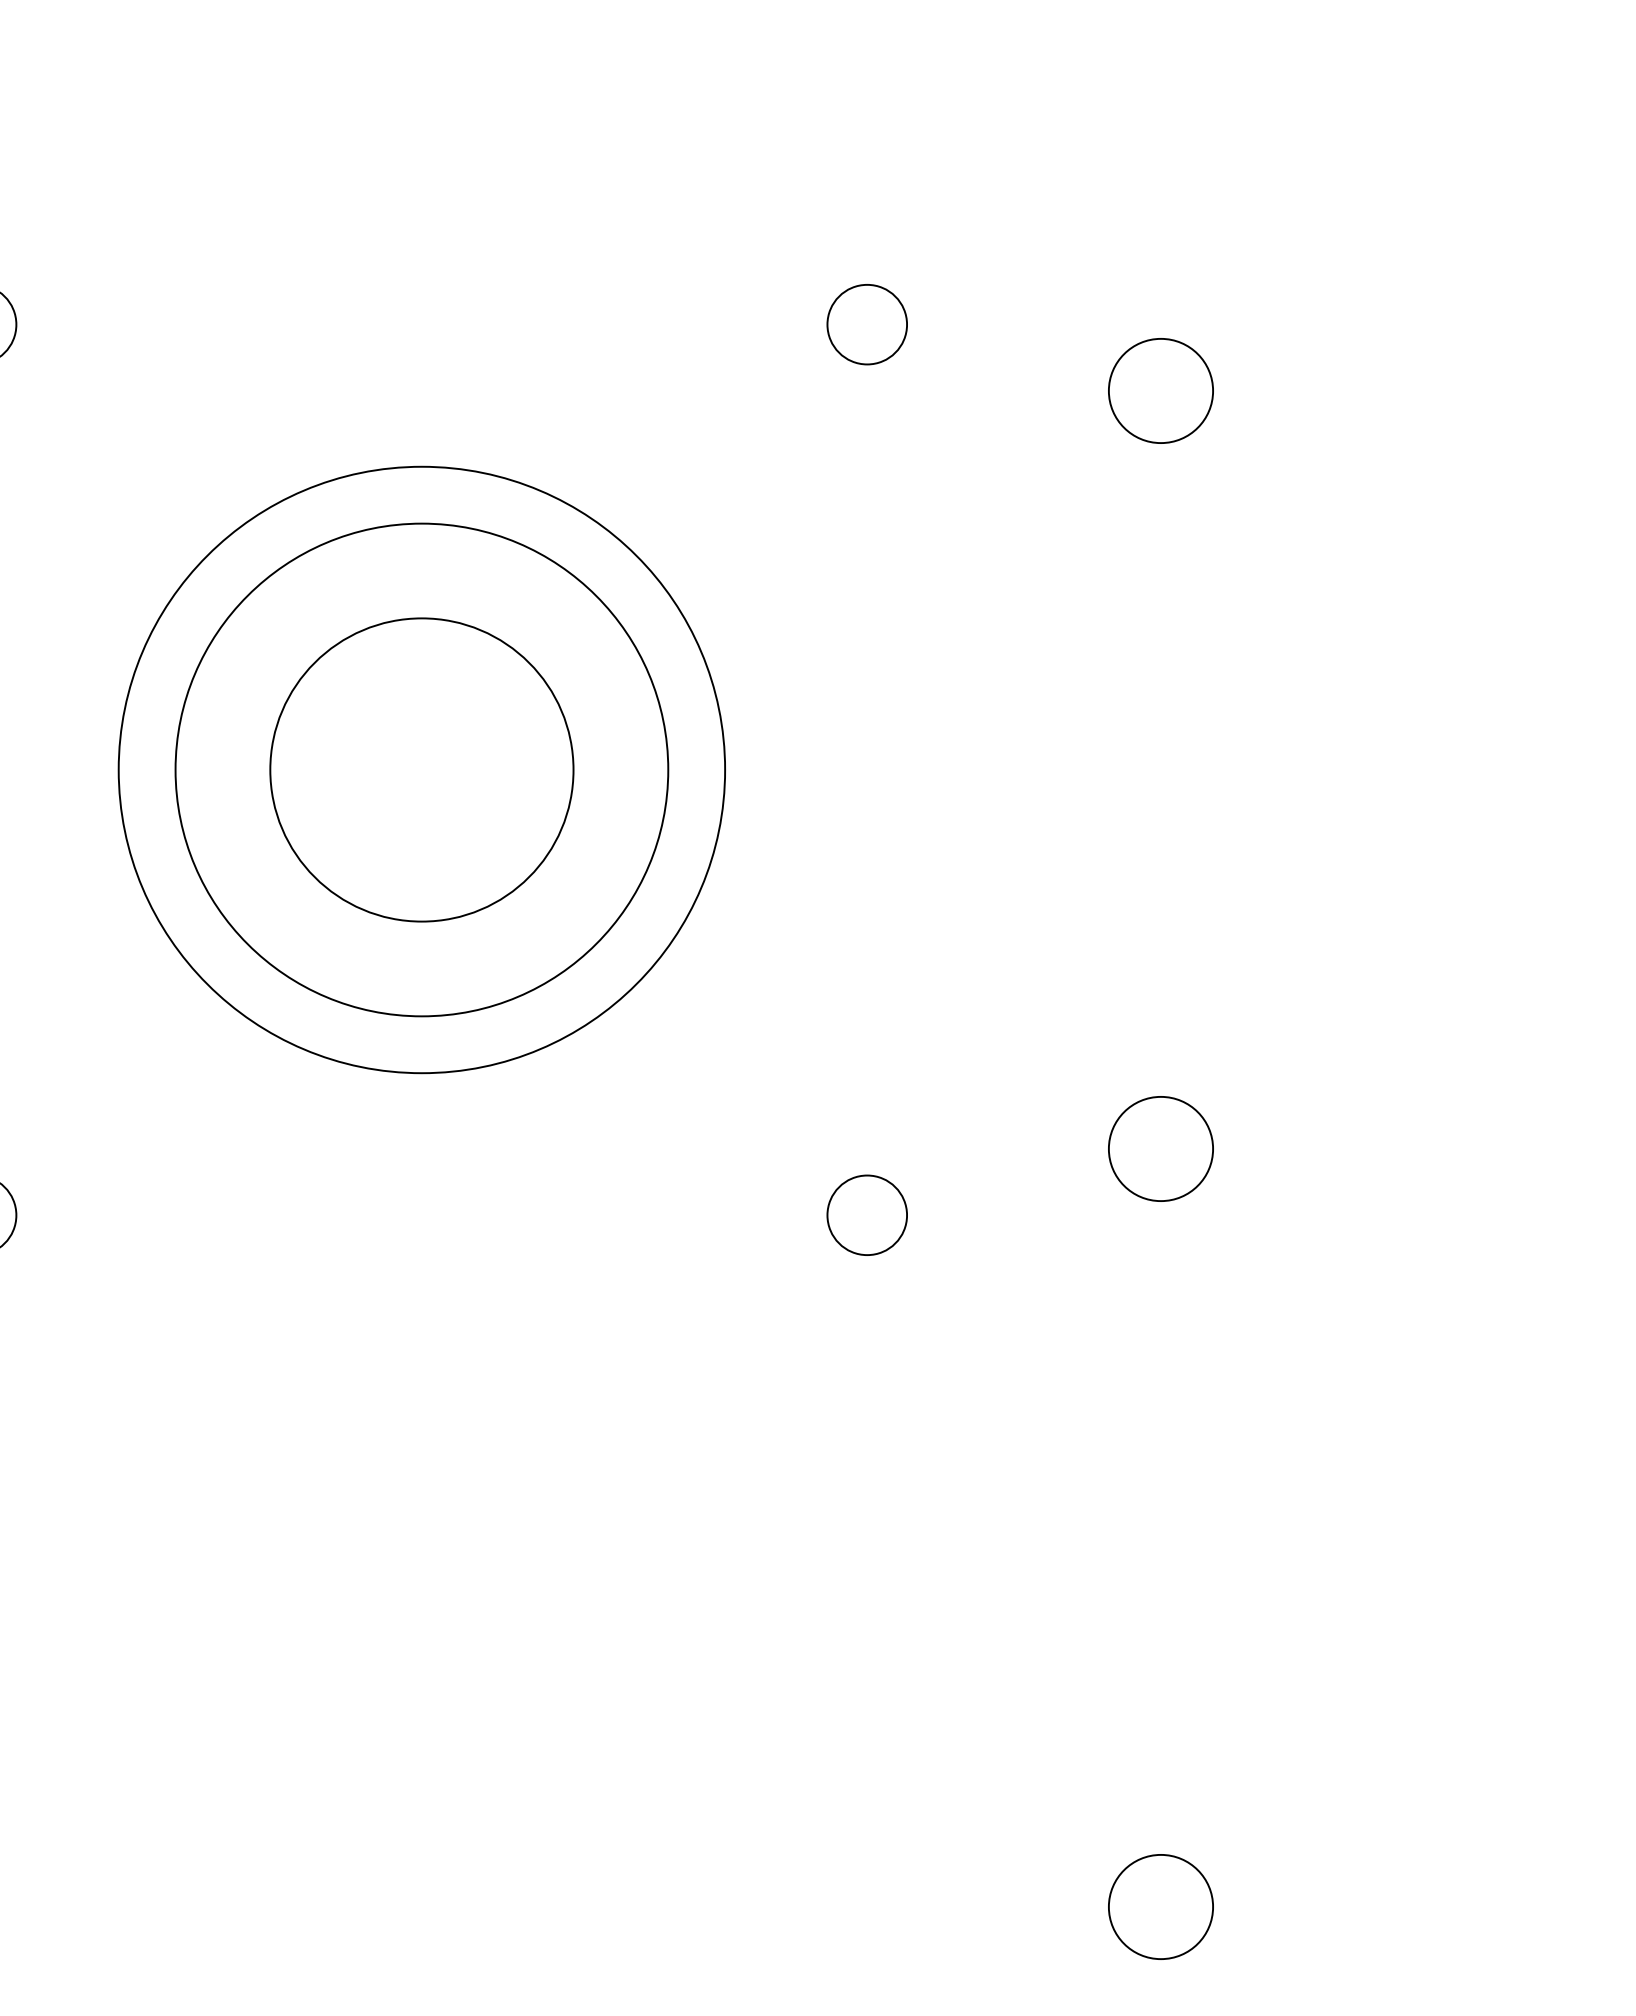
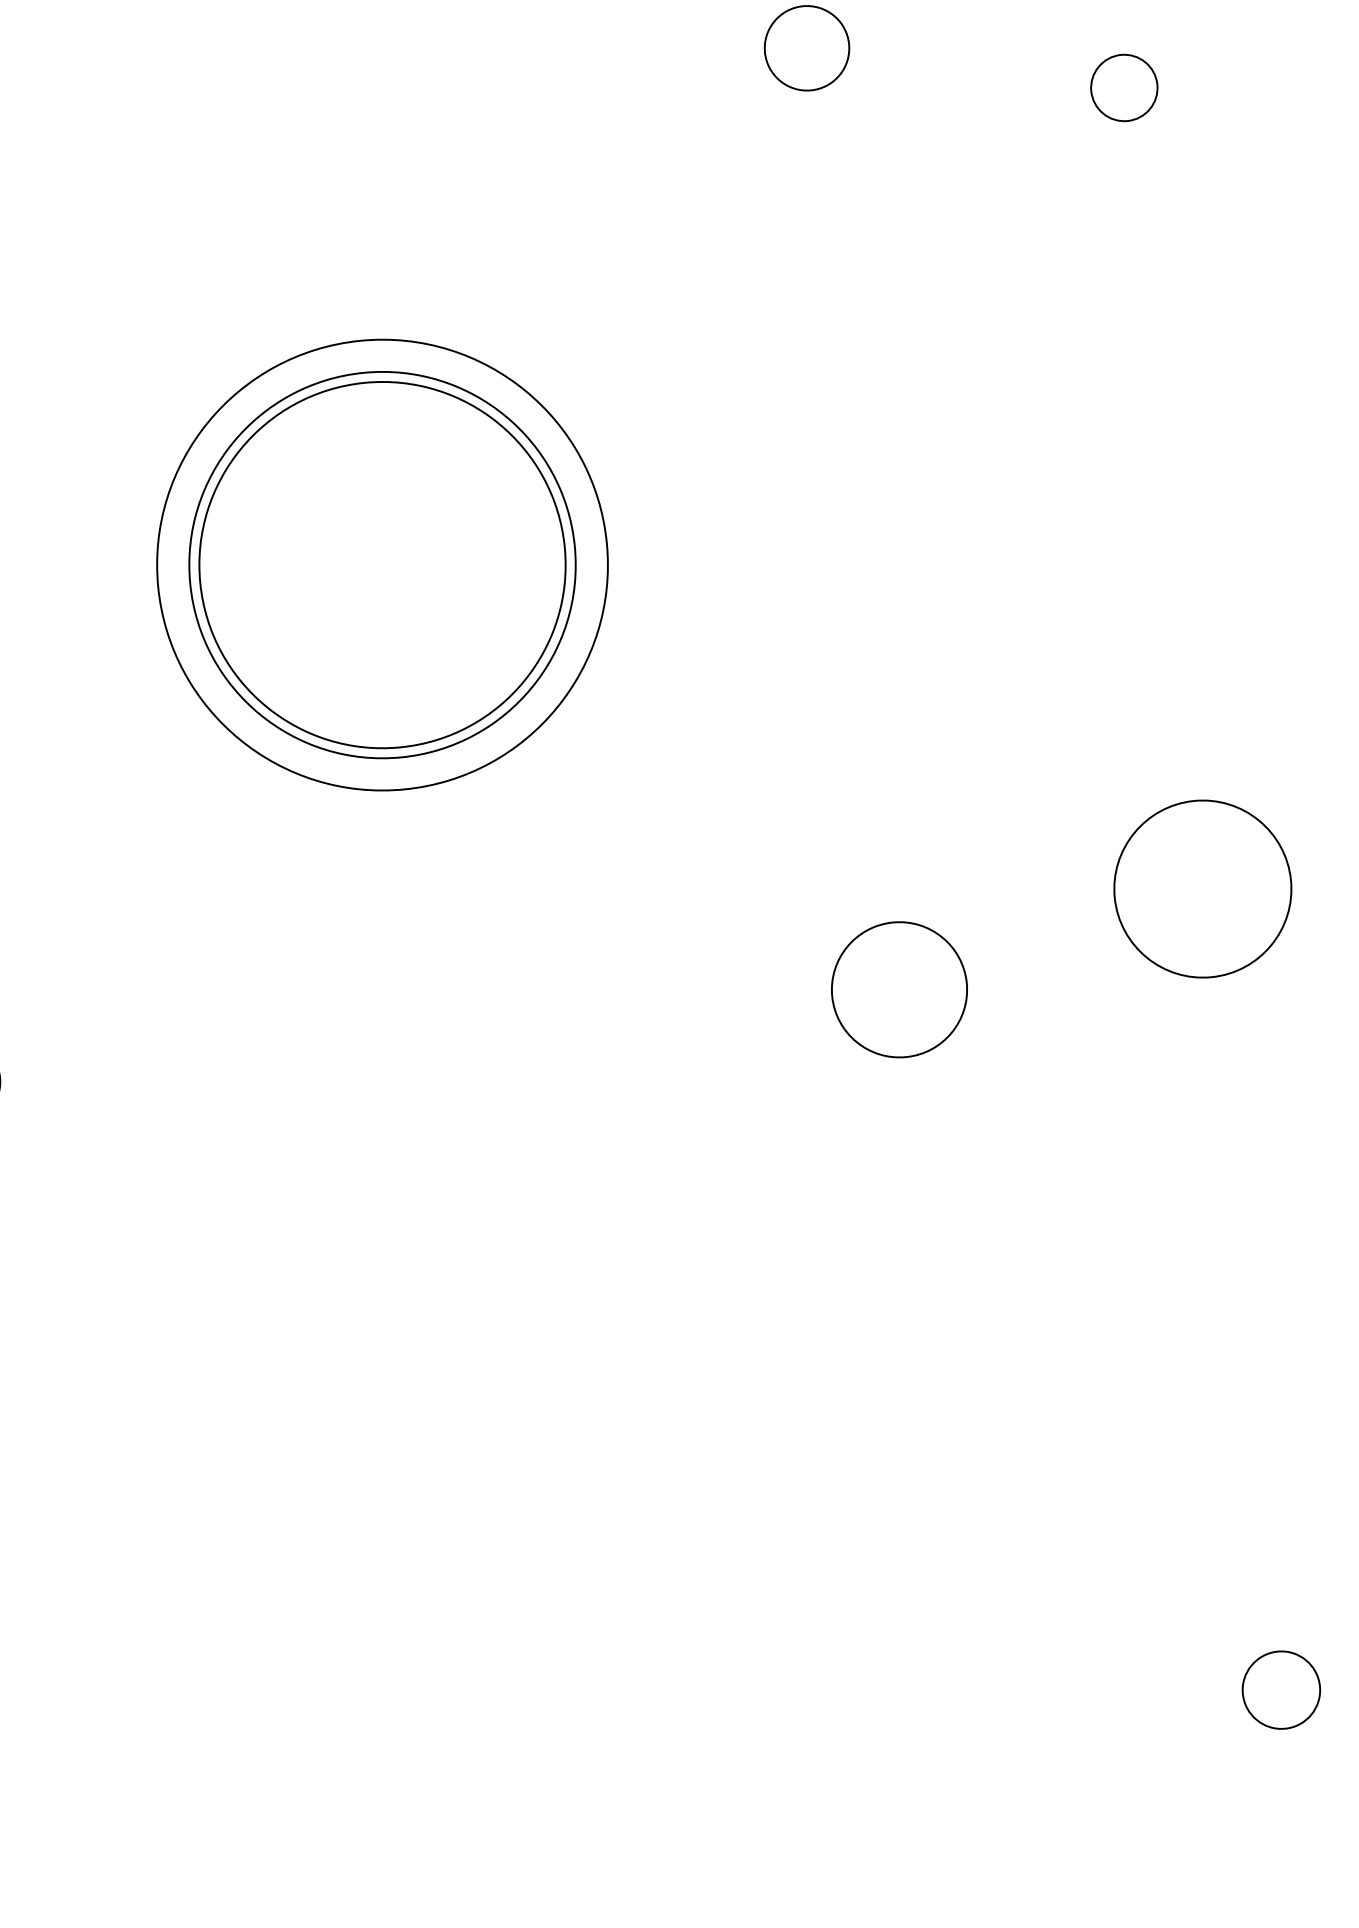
circle: (1160, 390) -> (1123, 87), size x0.6
circle: (421, 769) -> (382, 564), size x0.6
circle: (421, 769) -> (382, 564), size x0.7
circle: (421, 769) -> (382, 564), size x1.4
circle: (1160, 1148) -> (1202, 888), size x1.6
circle: (866, 1214) -> (898, 988), size x1.6
circle: (1160, 1906) -> (1280, 1689), size x0.7

